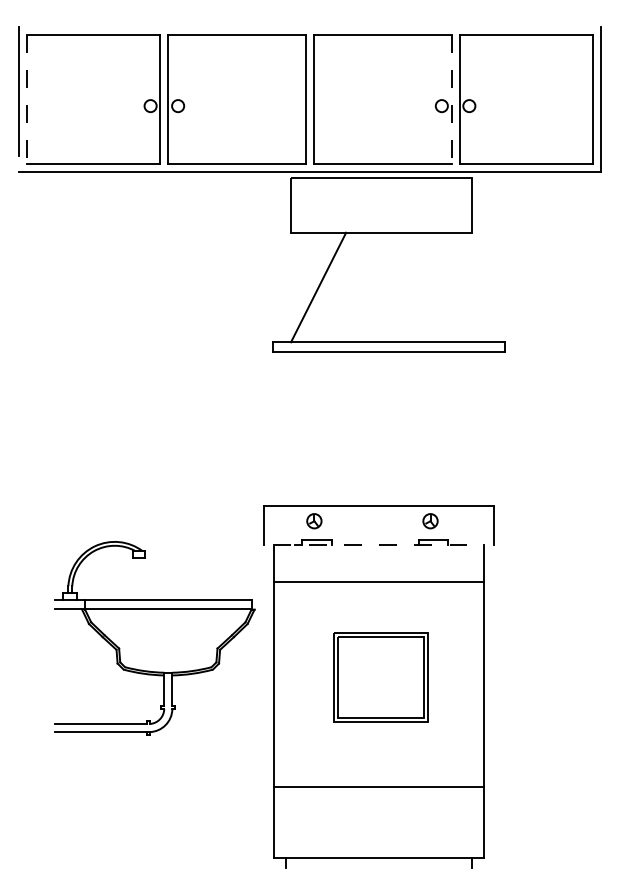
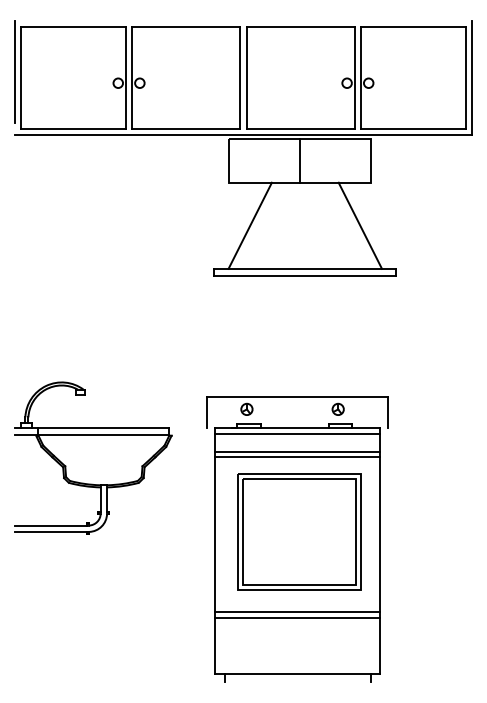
line: (26, 99) -> (20, 78), dashed -> solid
line: (451, 99) -> (354, 78), dashed -> solid
line: (381, 204) -> (299, 160), added
line: (458, 287) -> (360, 225), added
line: (379, 544) -> (298, 427), dashed -> solid
line: (378, 552) -> (297, 434), added
line: (378, 575) -> (297, 452), added
part: (154, 638) -> (93, 458), moved
part: (380, 676) -> (298, 531), size x1.67
line: (378, 779) -> (297, 612), added

